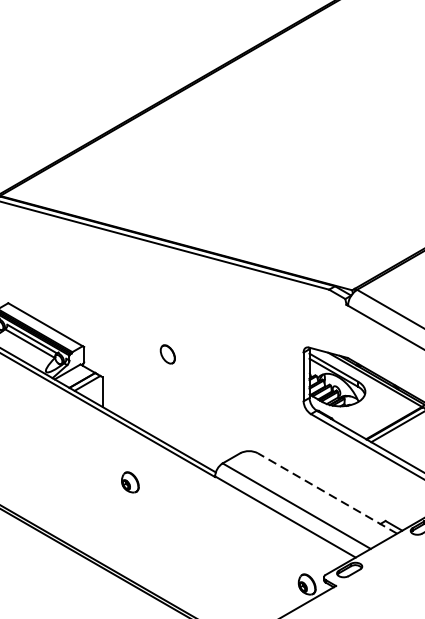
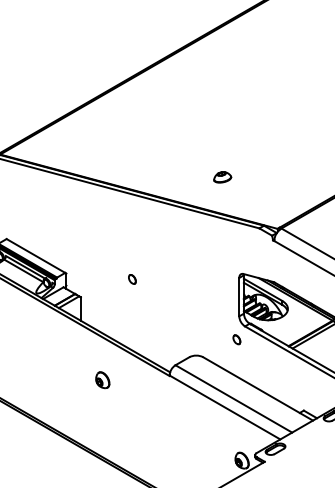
part: (282, 225) -> (222, 177), added
part: (168, 354) -> (132, 279), size x0.62
part: (300, 430) -> (236, 339), added
line: (326, 492) -> (257, 388), dashed -> solid

